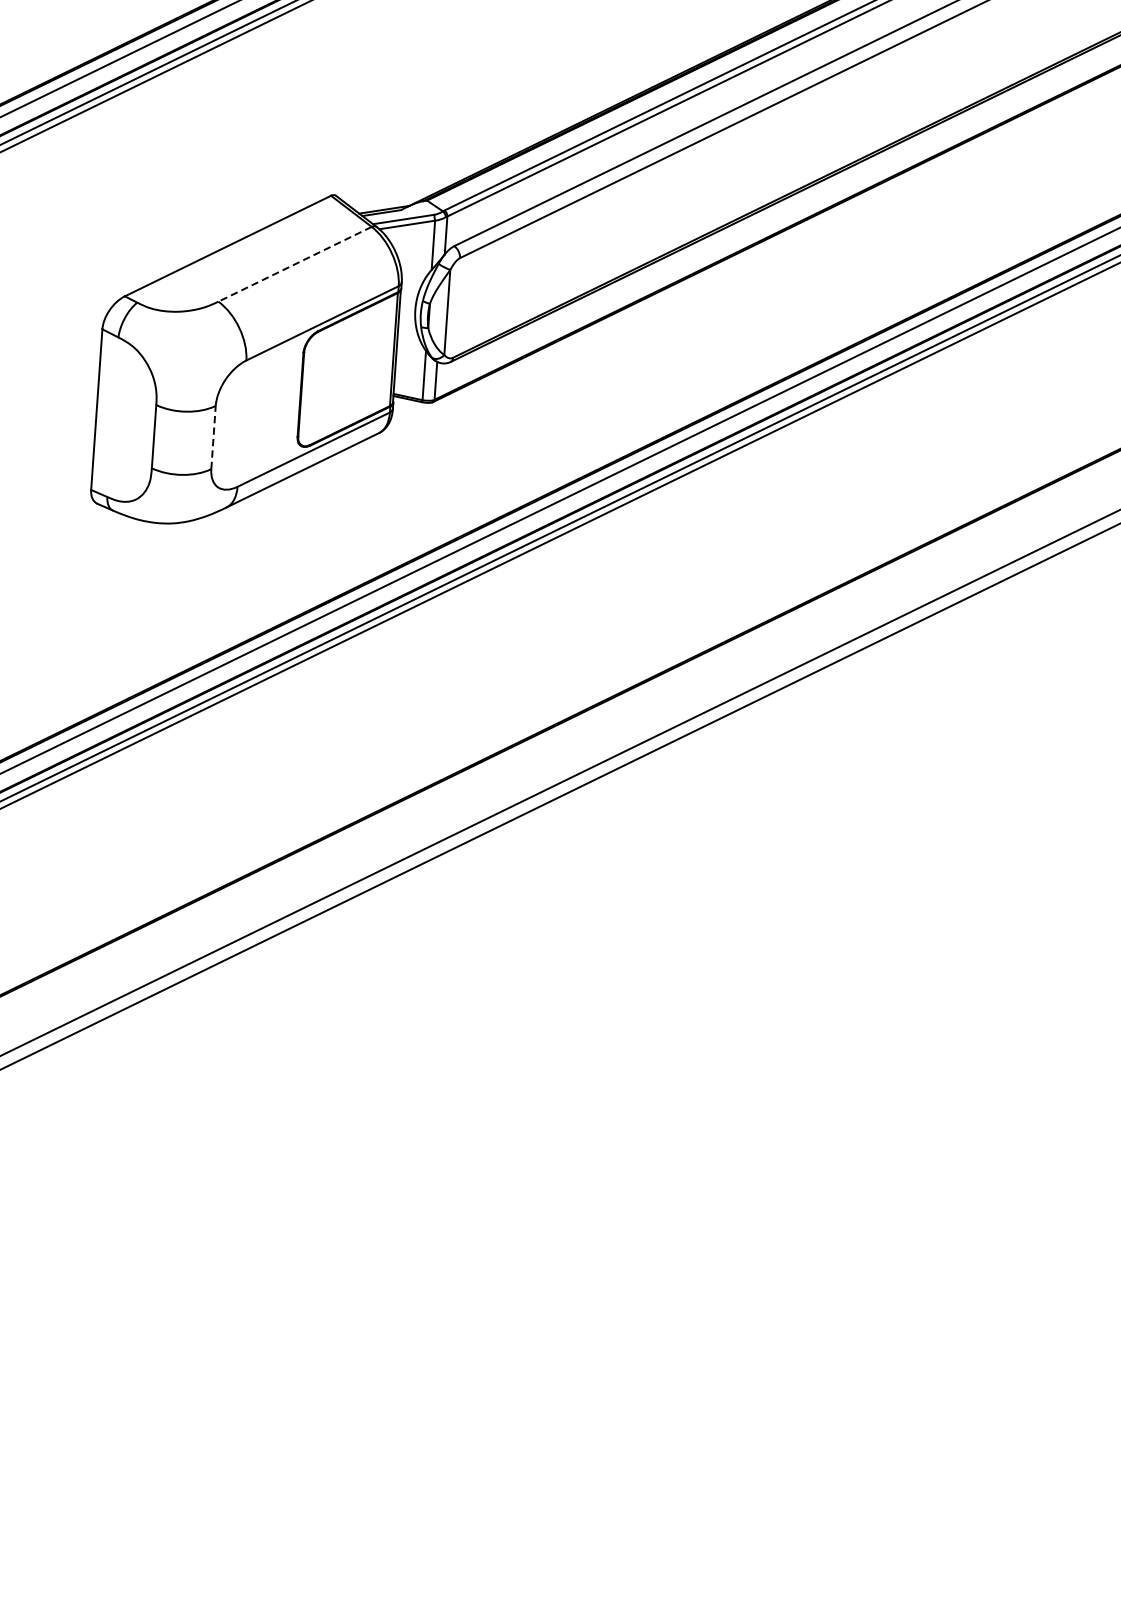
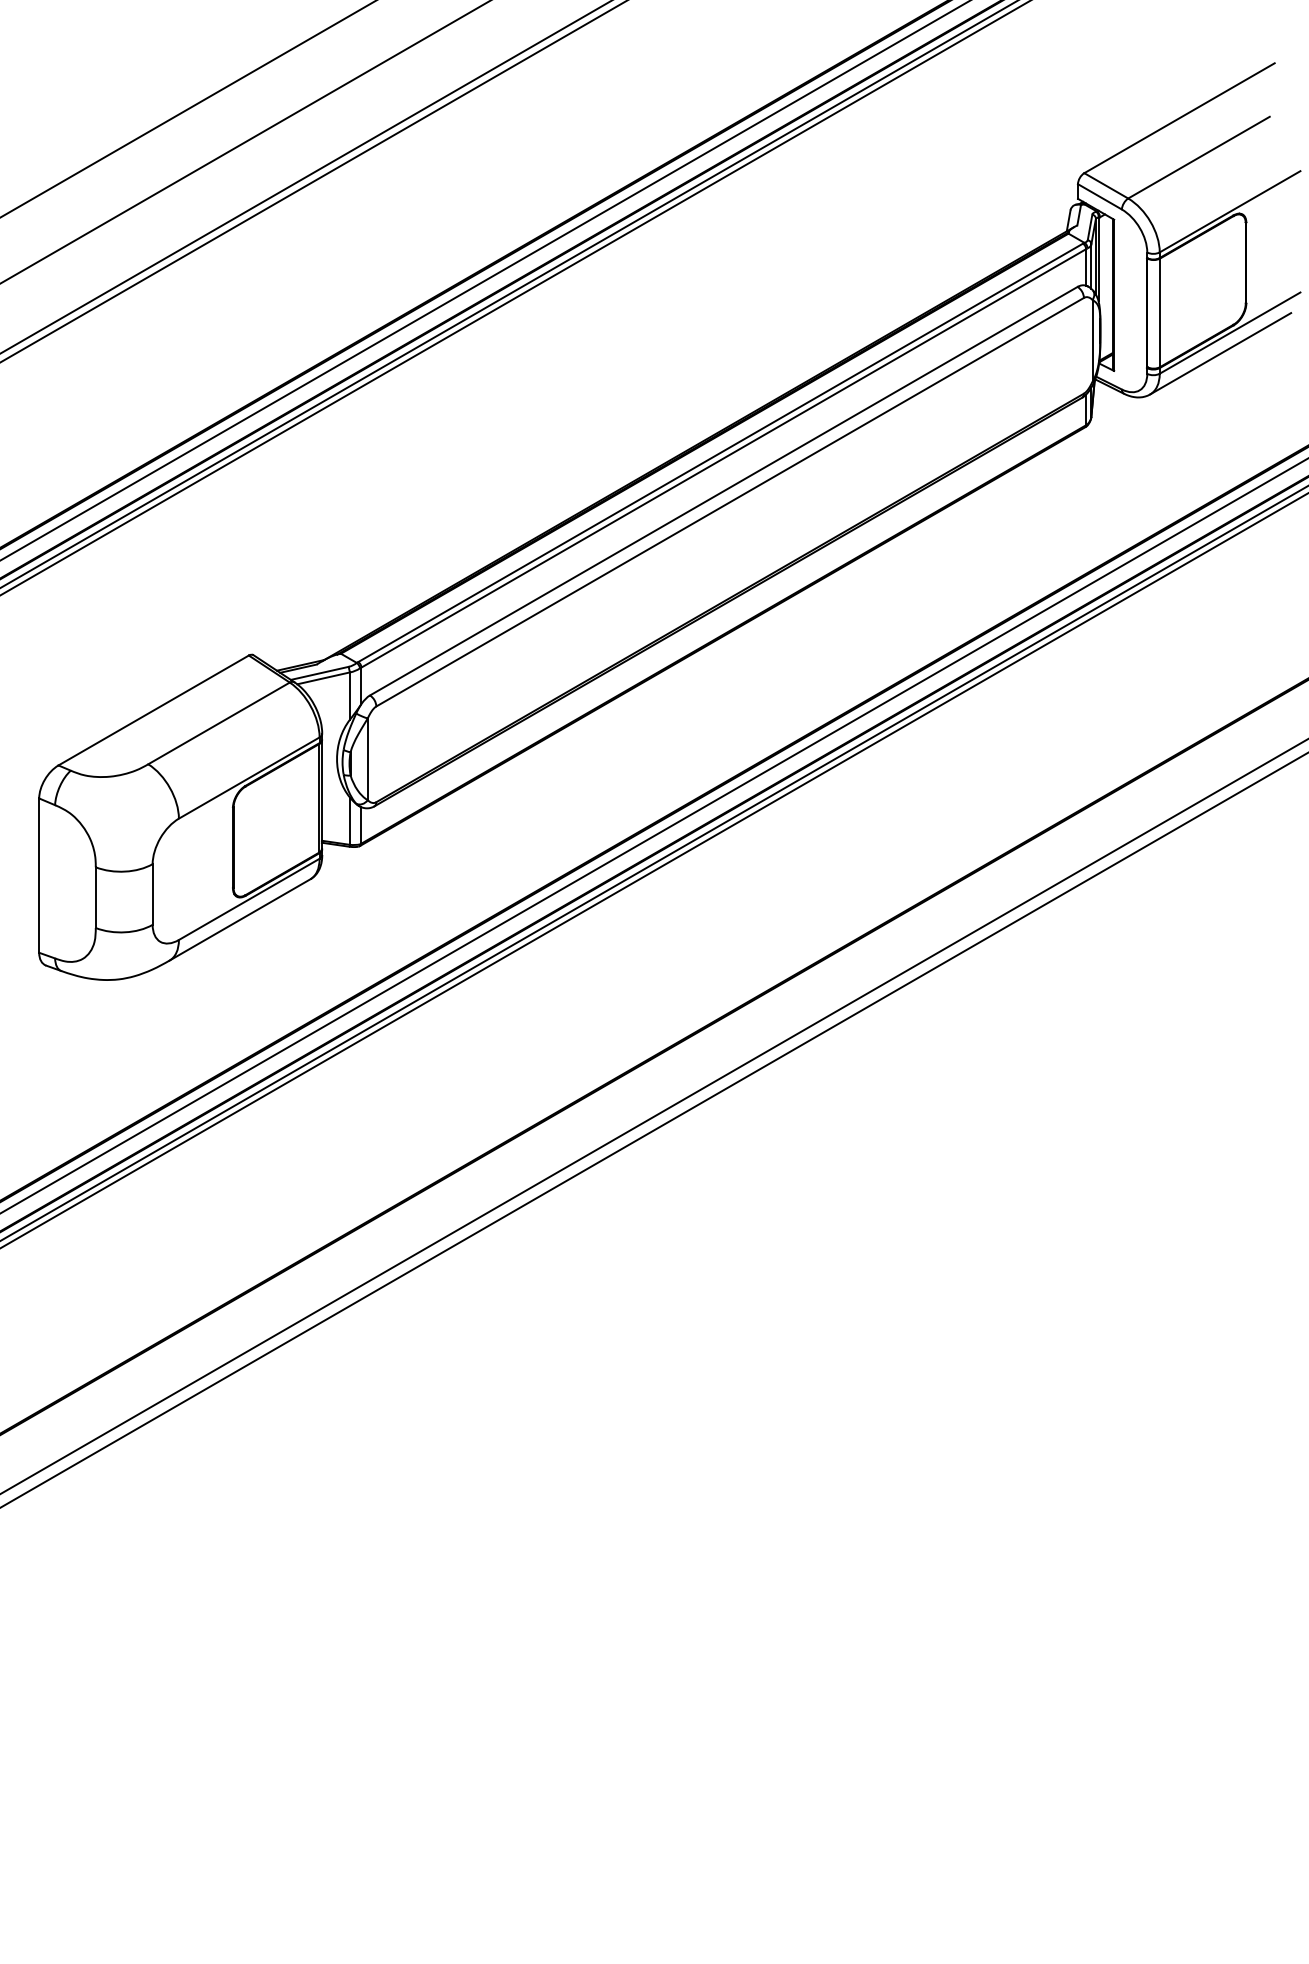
line: (295, 264) -> (219, 723), dashed -> solid
line: (213, 437) -> (152, 894), dashed -> solid

